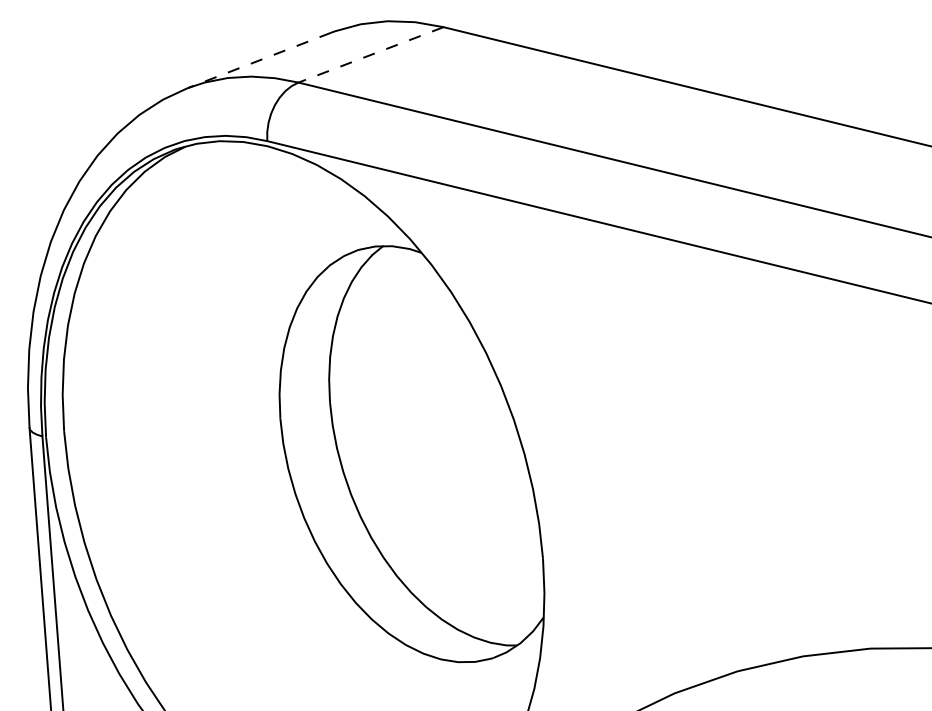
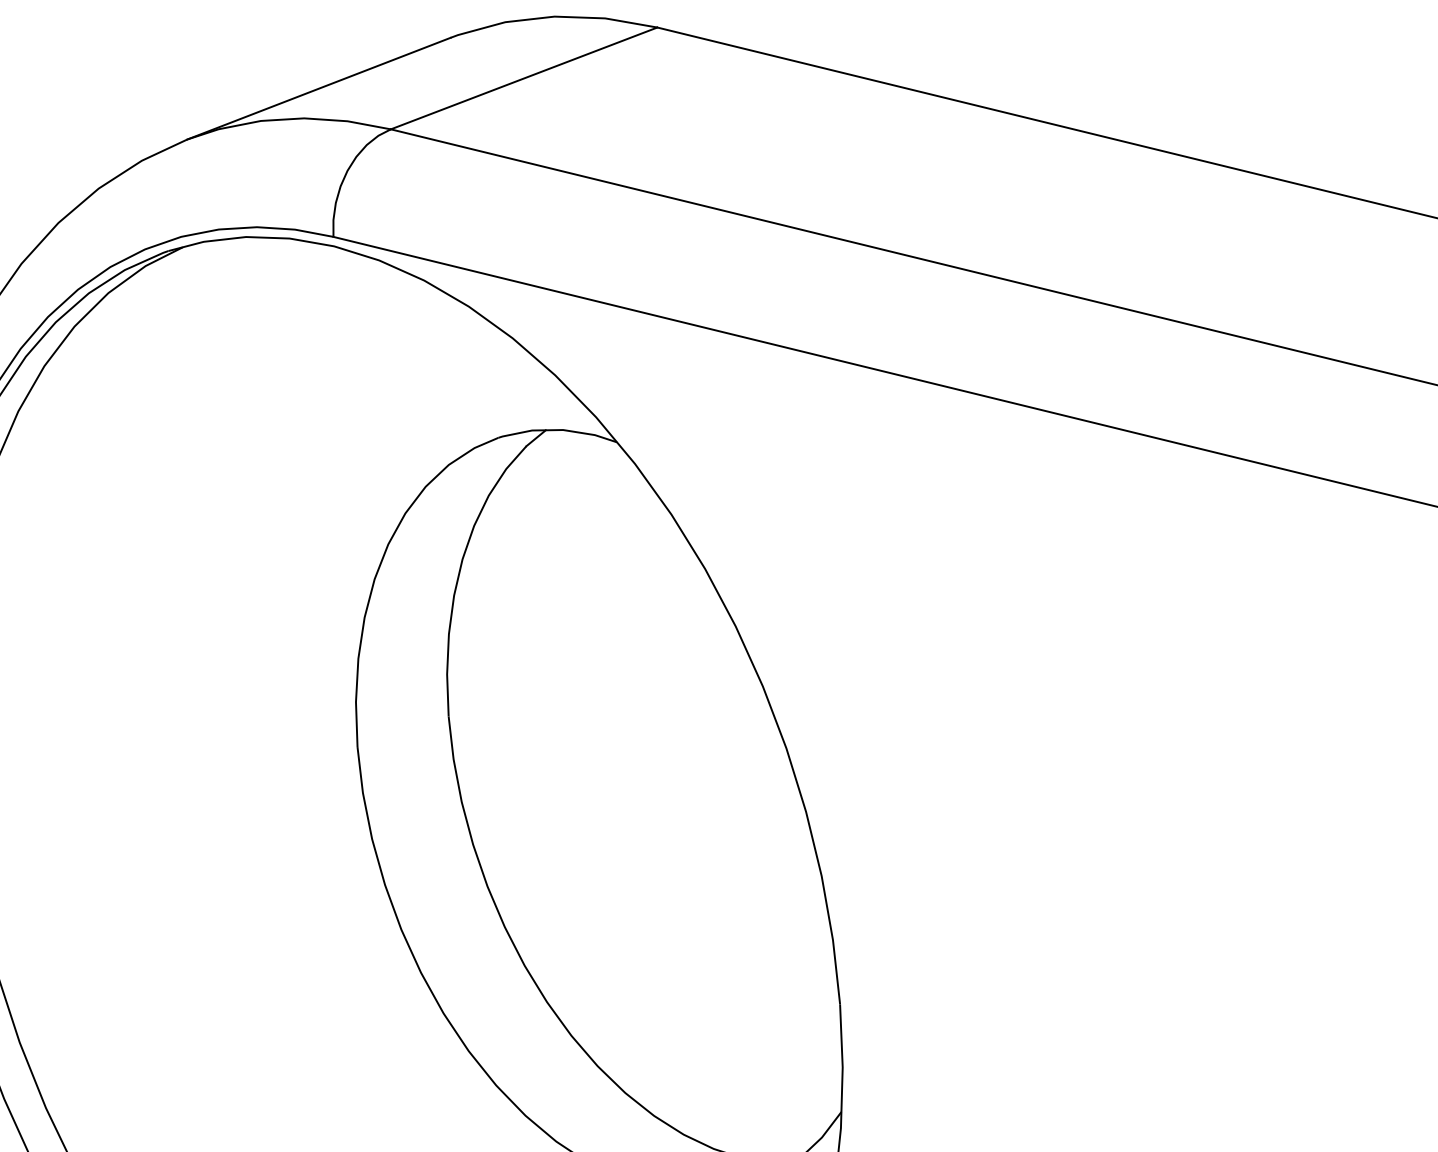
line: (371, 54) -> (524, 77), dashed -> solid
line: (259, 60) -> (319, 88), dashed -> solid

